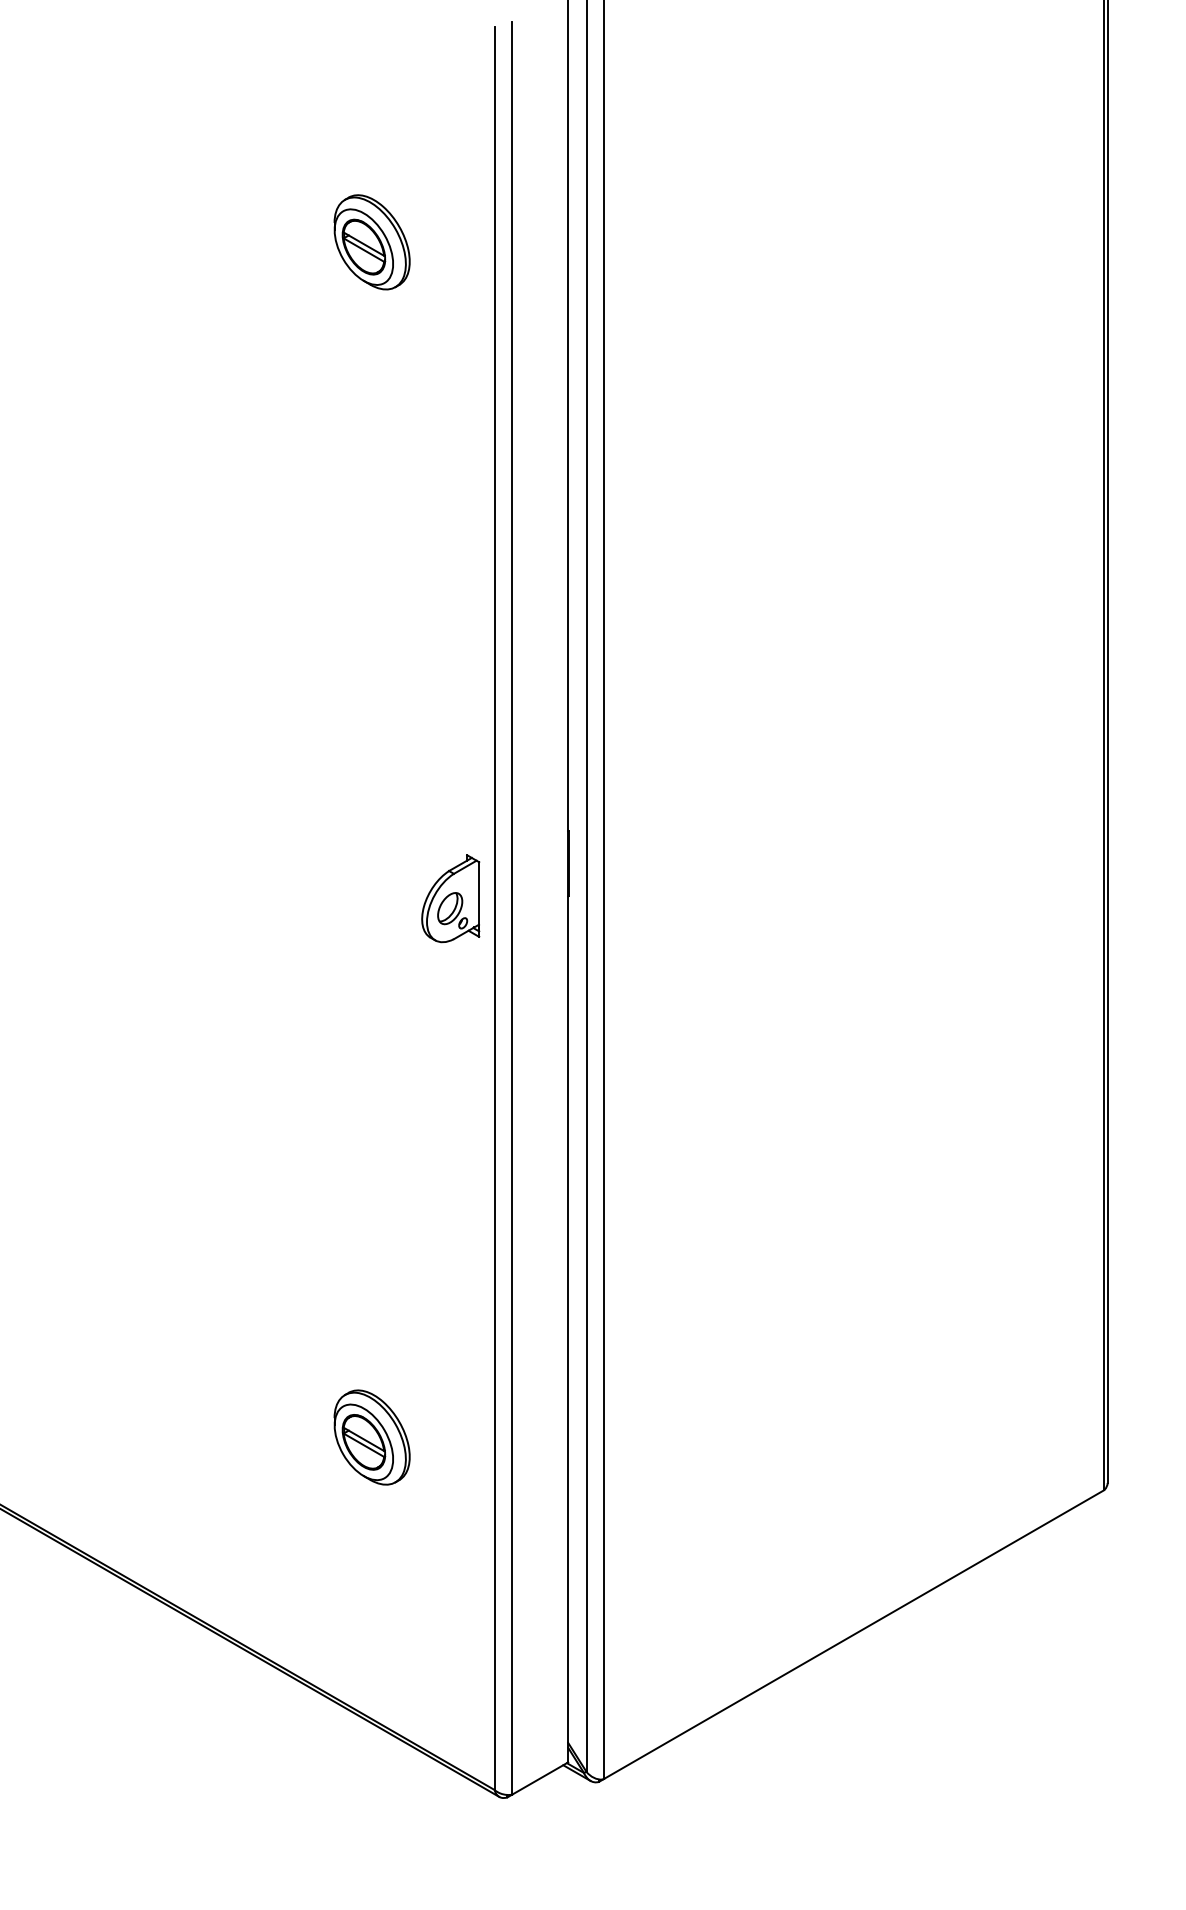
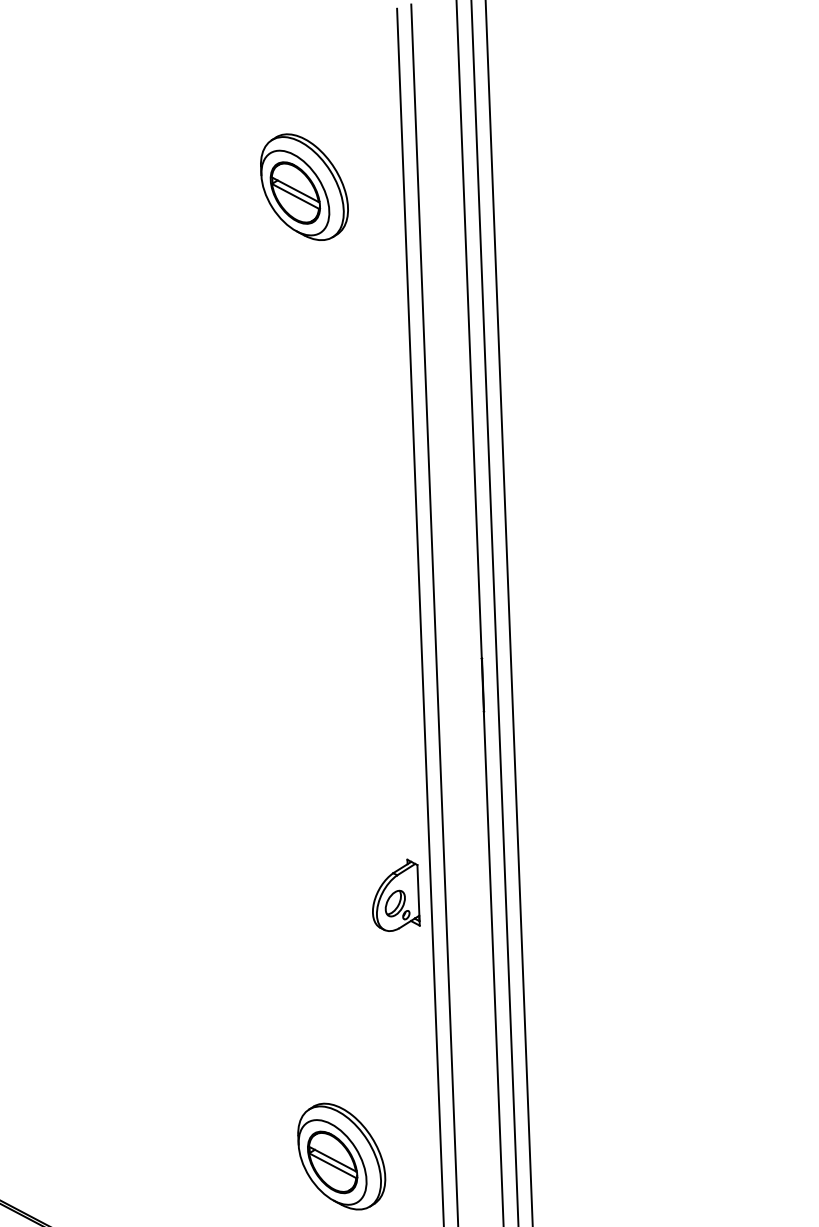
part: (371, 242) -> (303, 187), size x1.4
part: (450, 898) -> (395, 895), moved
part: (371, 1437) -> (341, 1156), size x1.4

